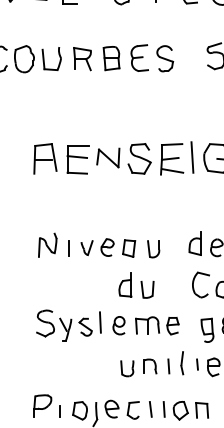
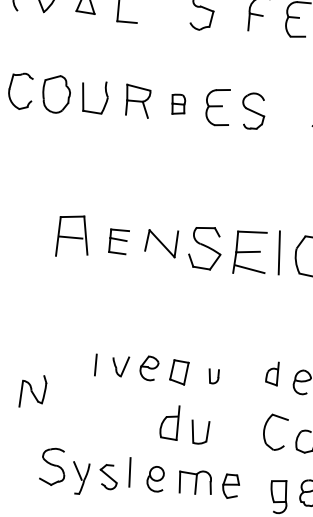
part: (111, 58) -> (178, 104), size x0.6
part: (77, 159) -> (118, 241), size x0.6
part: (194, 243) -> (271, 373), size x0.7
part: (47, 244) -> (32, 390), moved
part: (153, 249) -> (213, 376), size x0.6

